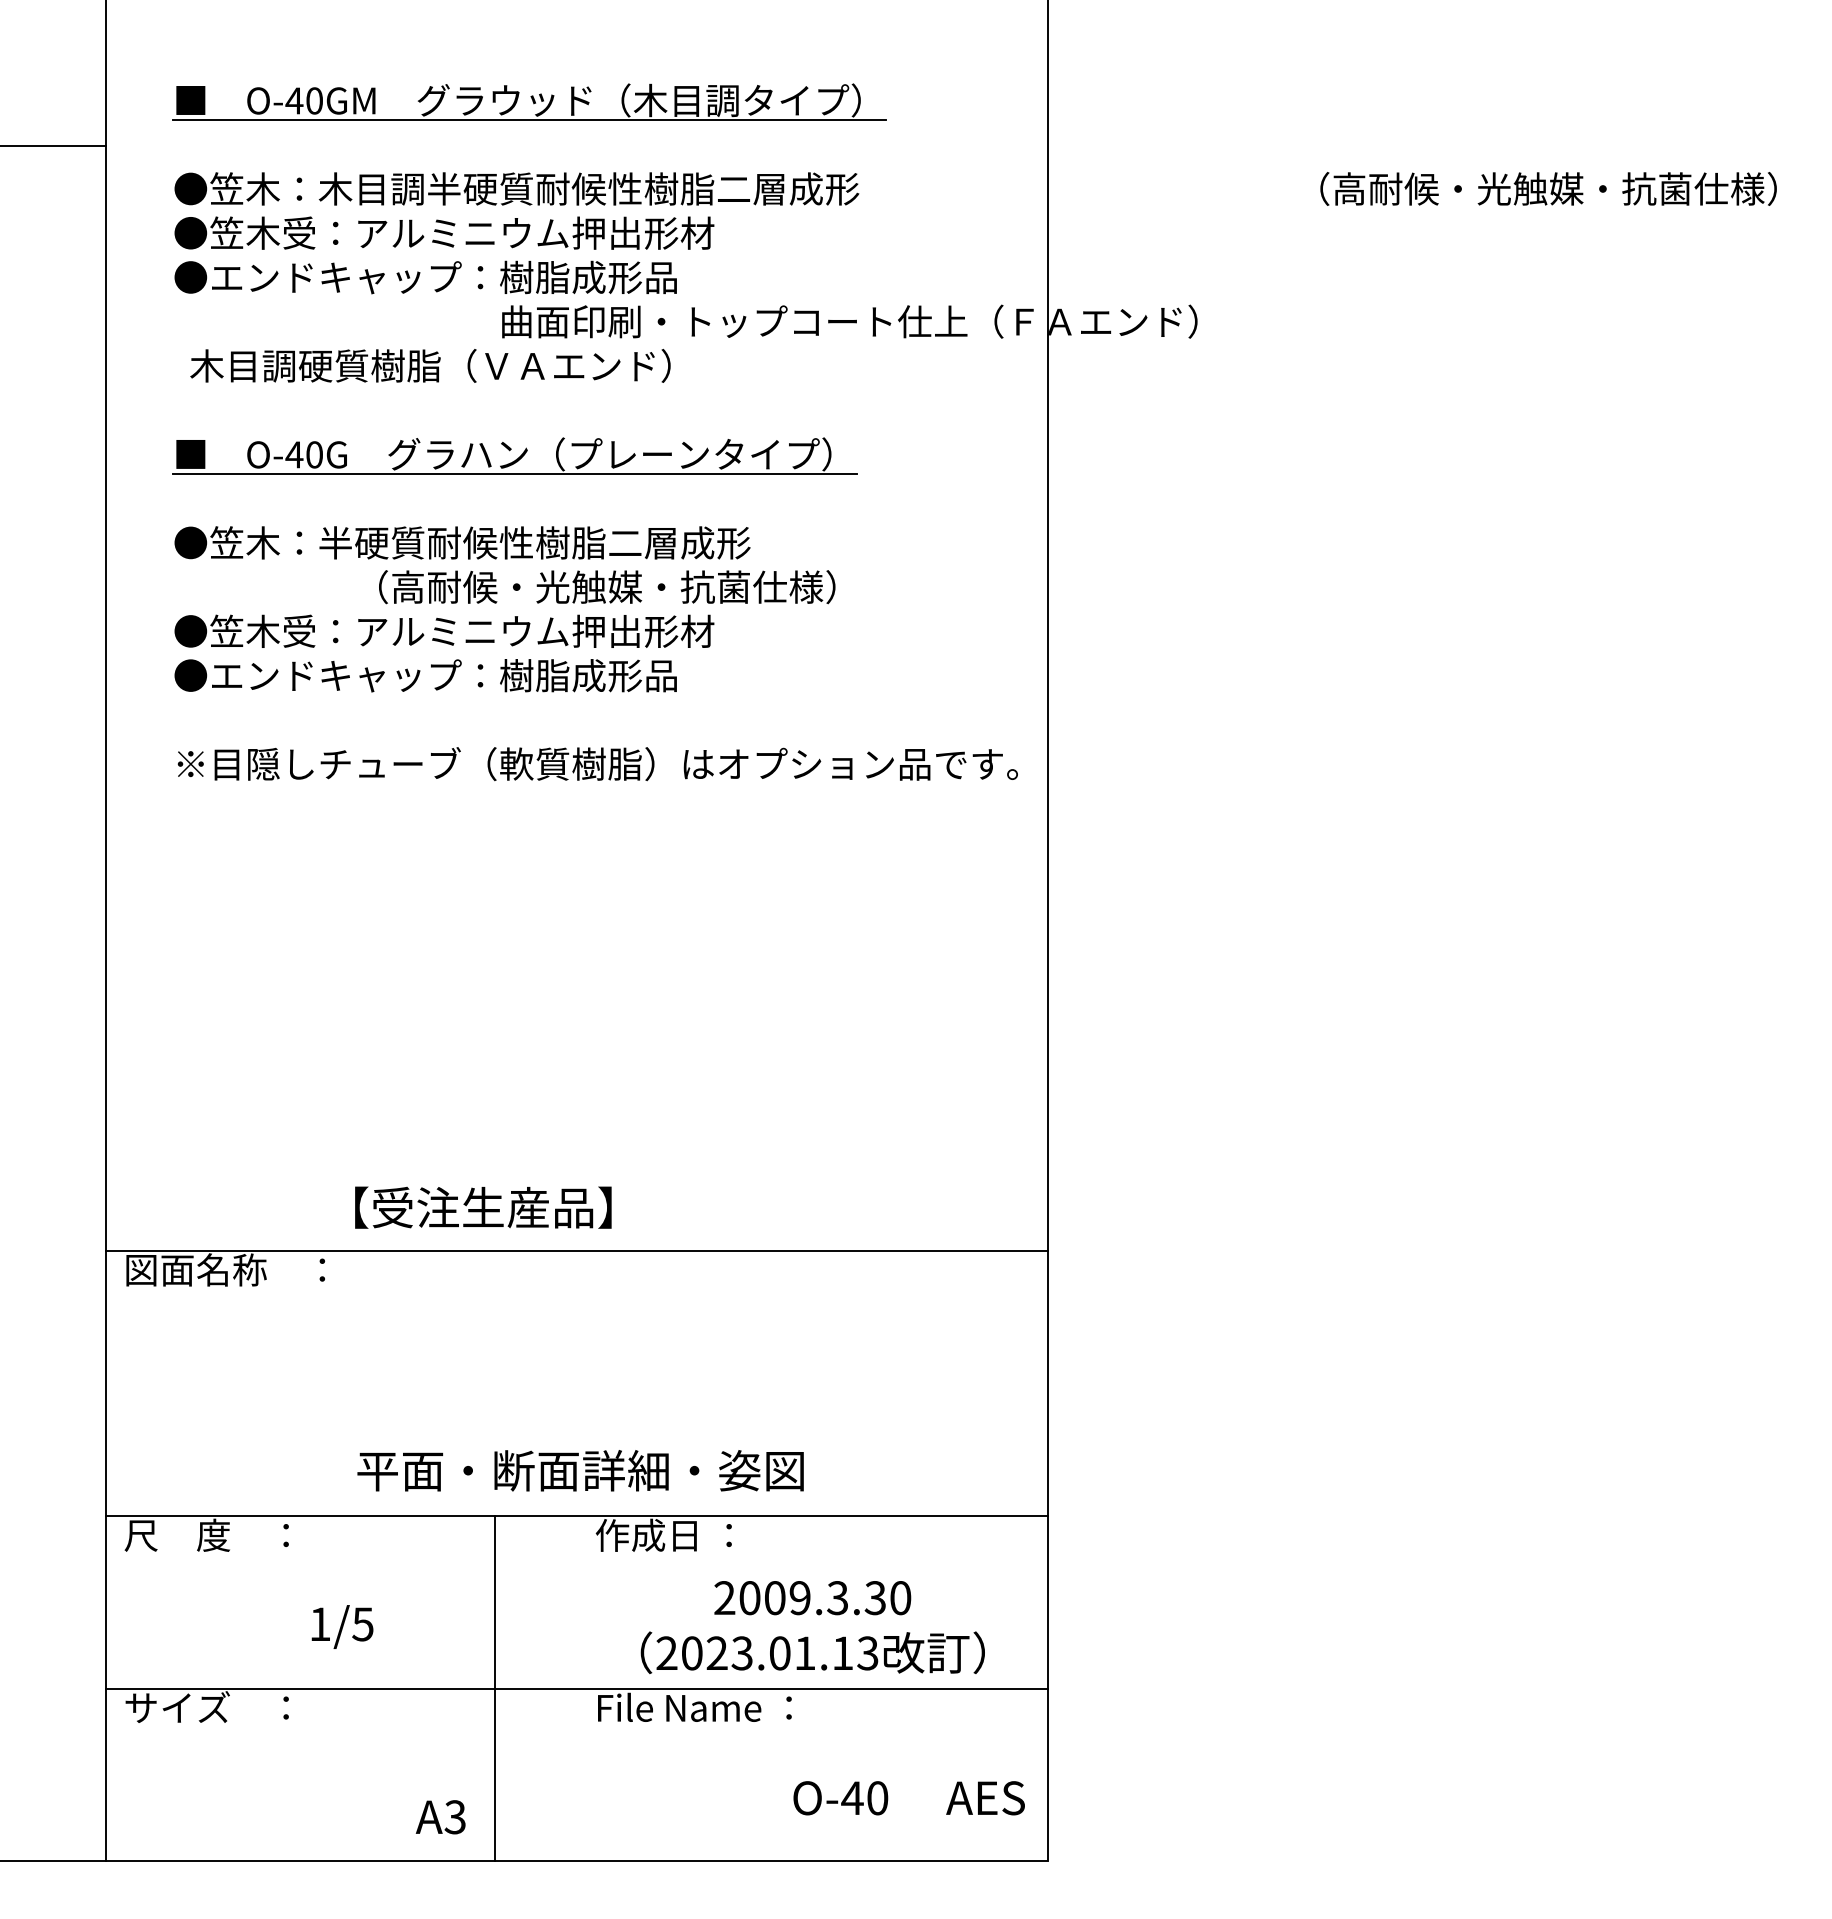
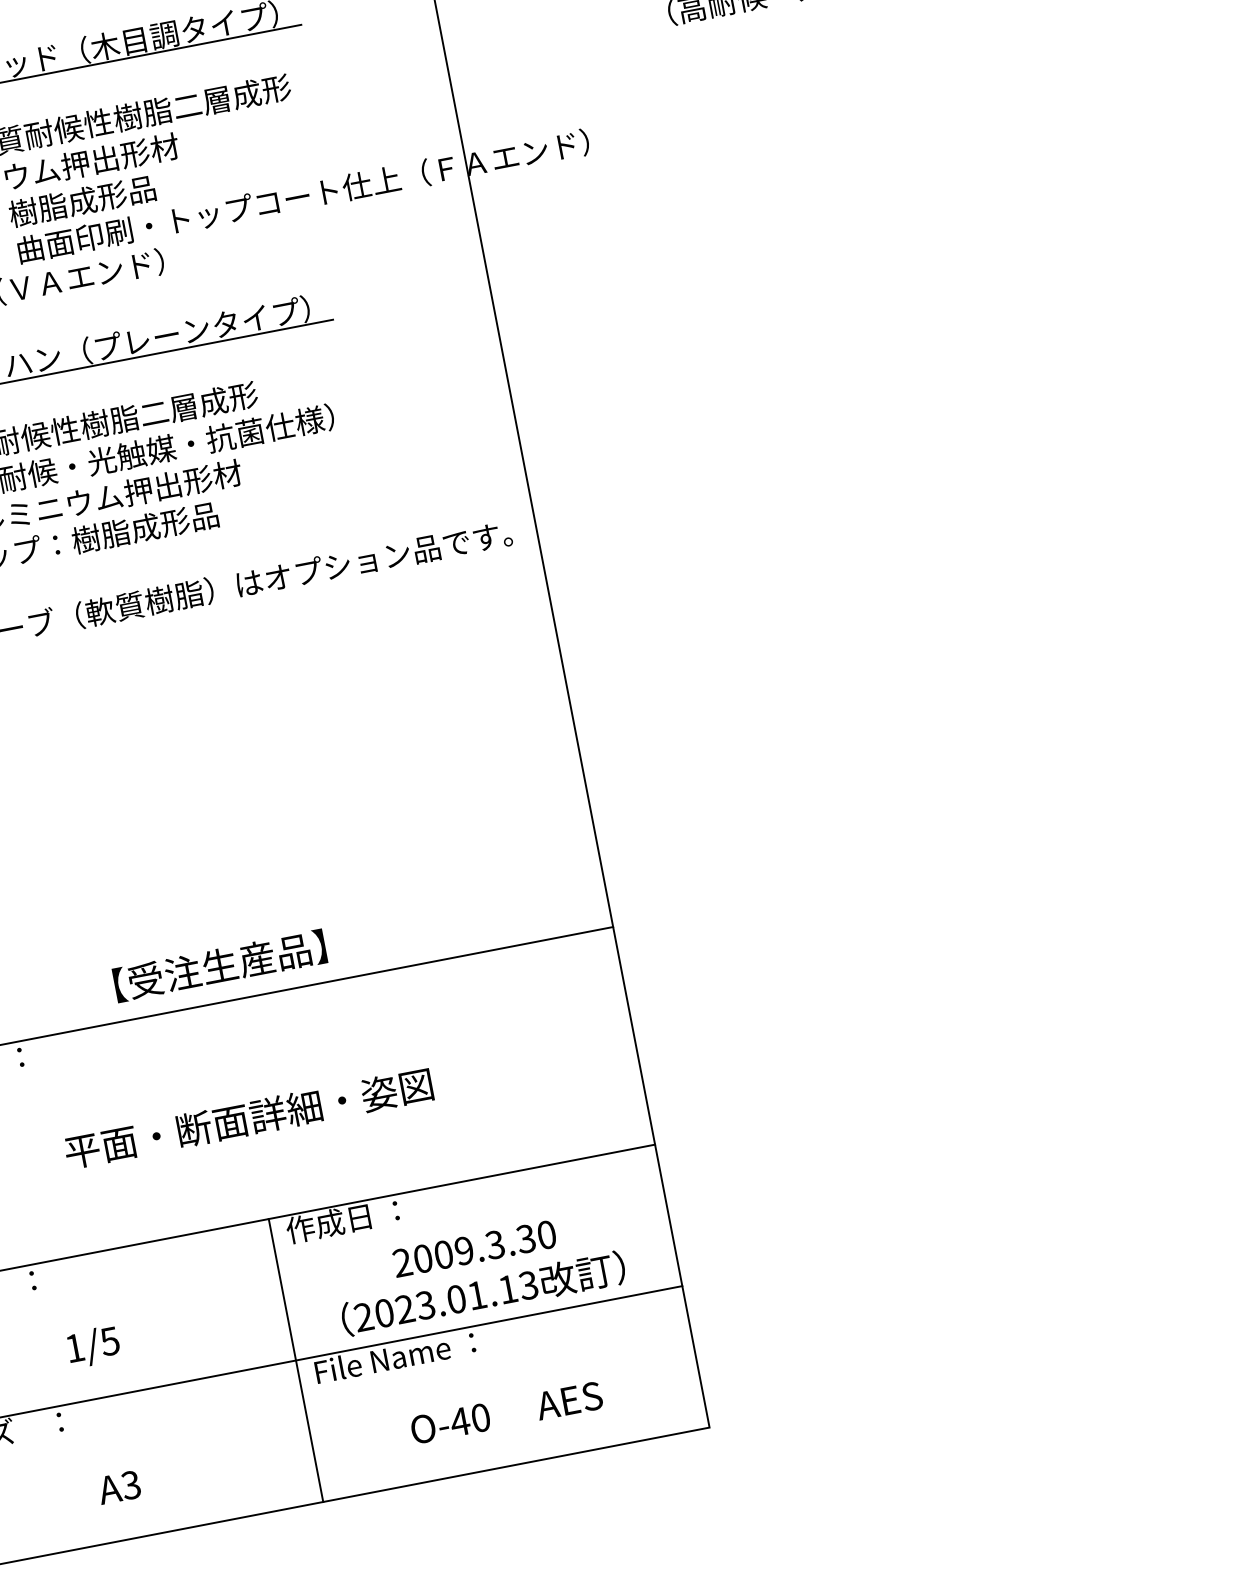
text: (483, 1207) -> (220, 965), moved
text: (580, 1470) -> (248, 1118), moved
line: (495, 1688) -> (296, 1360), moved
text: (908, 1798) -> (506, 1413), moved
text: (440, 1817) -> (119, 1487), moved

